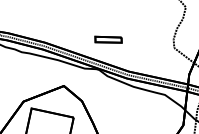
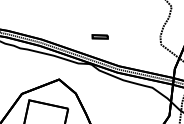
part: (107, 39) -> (99, 36), size x0.62

